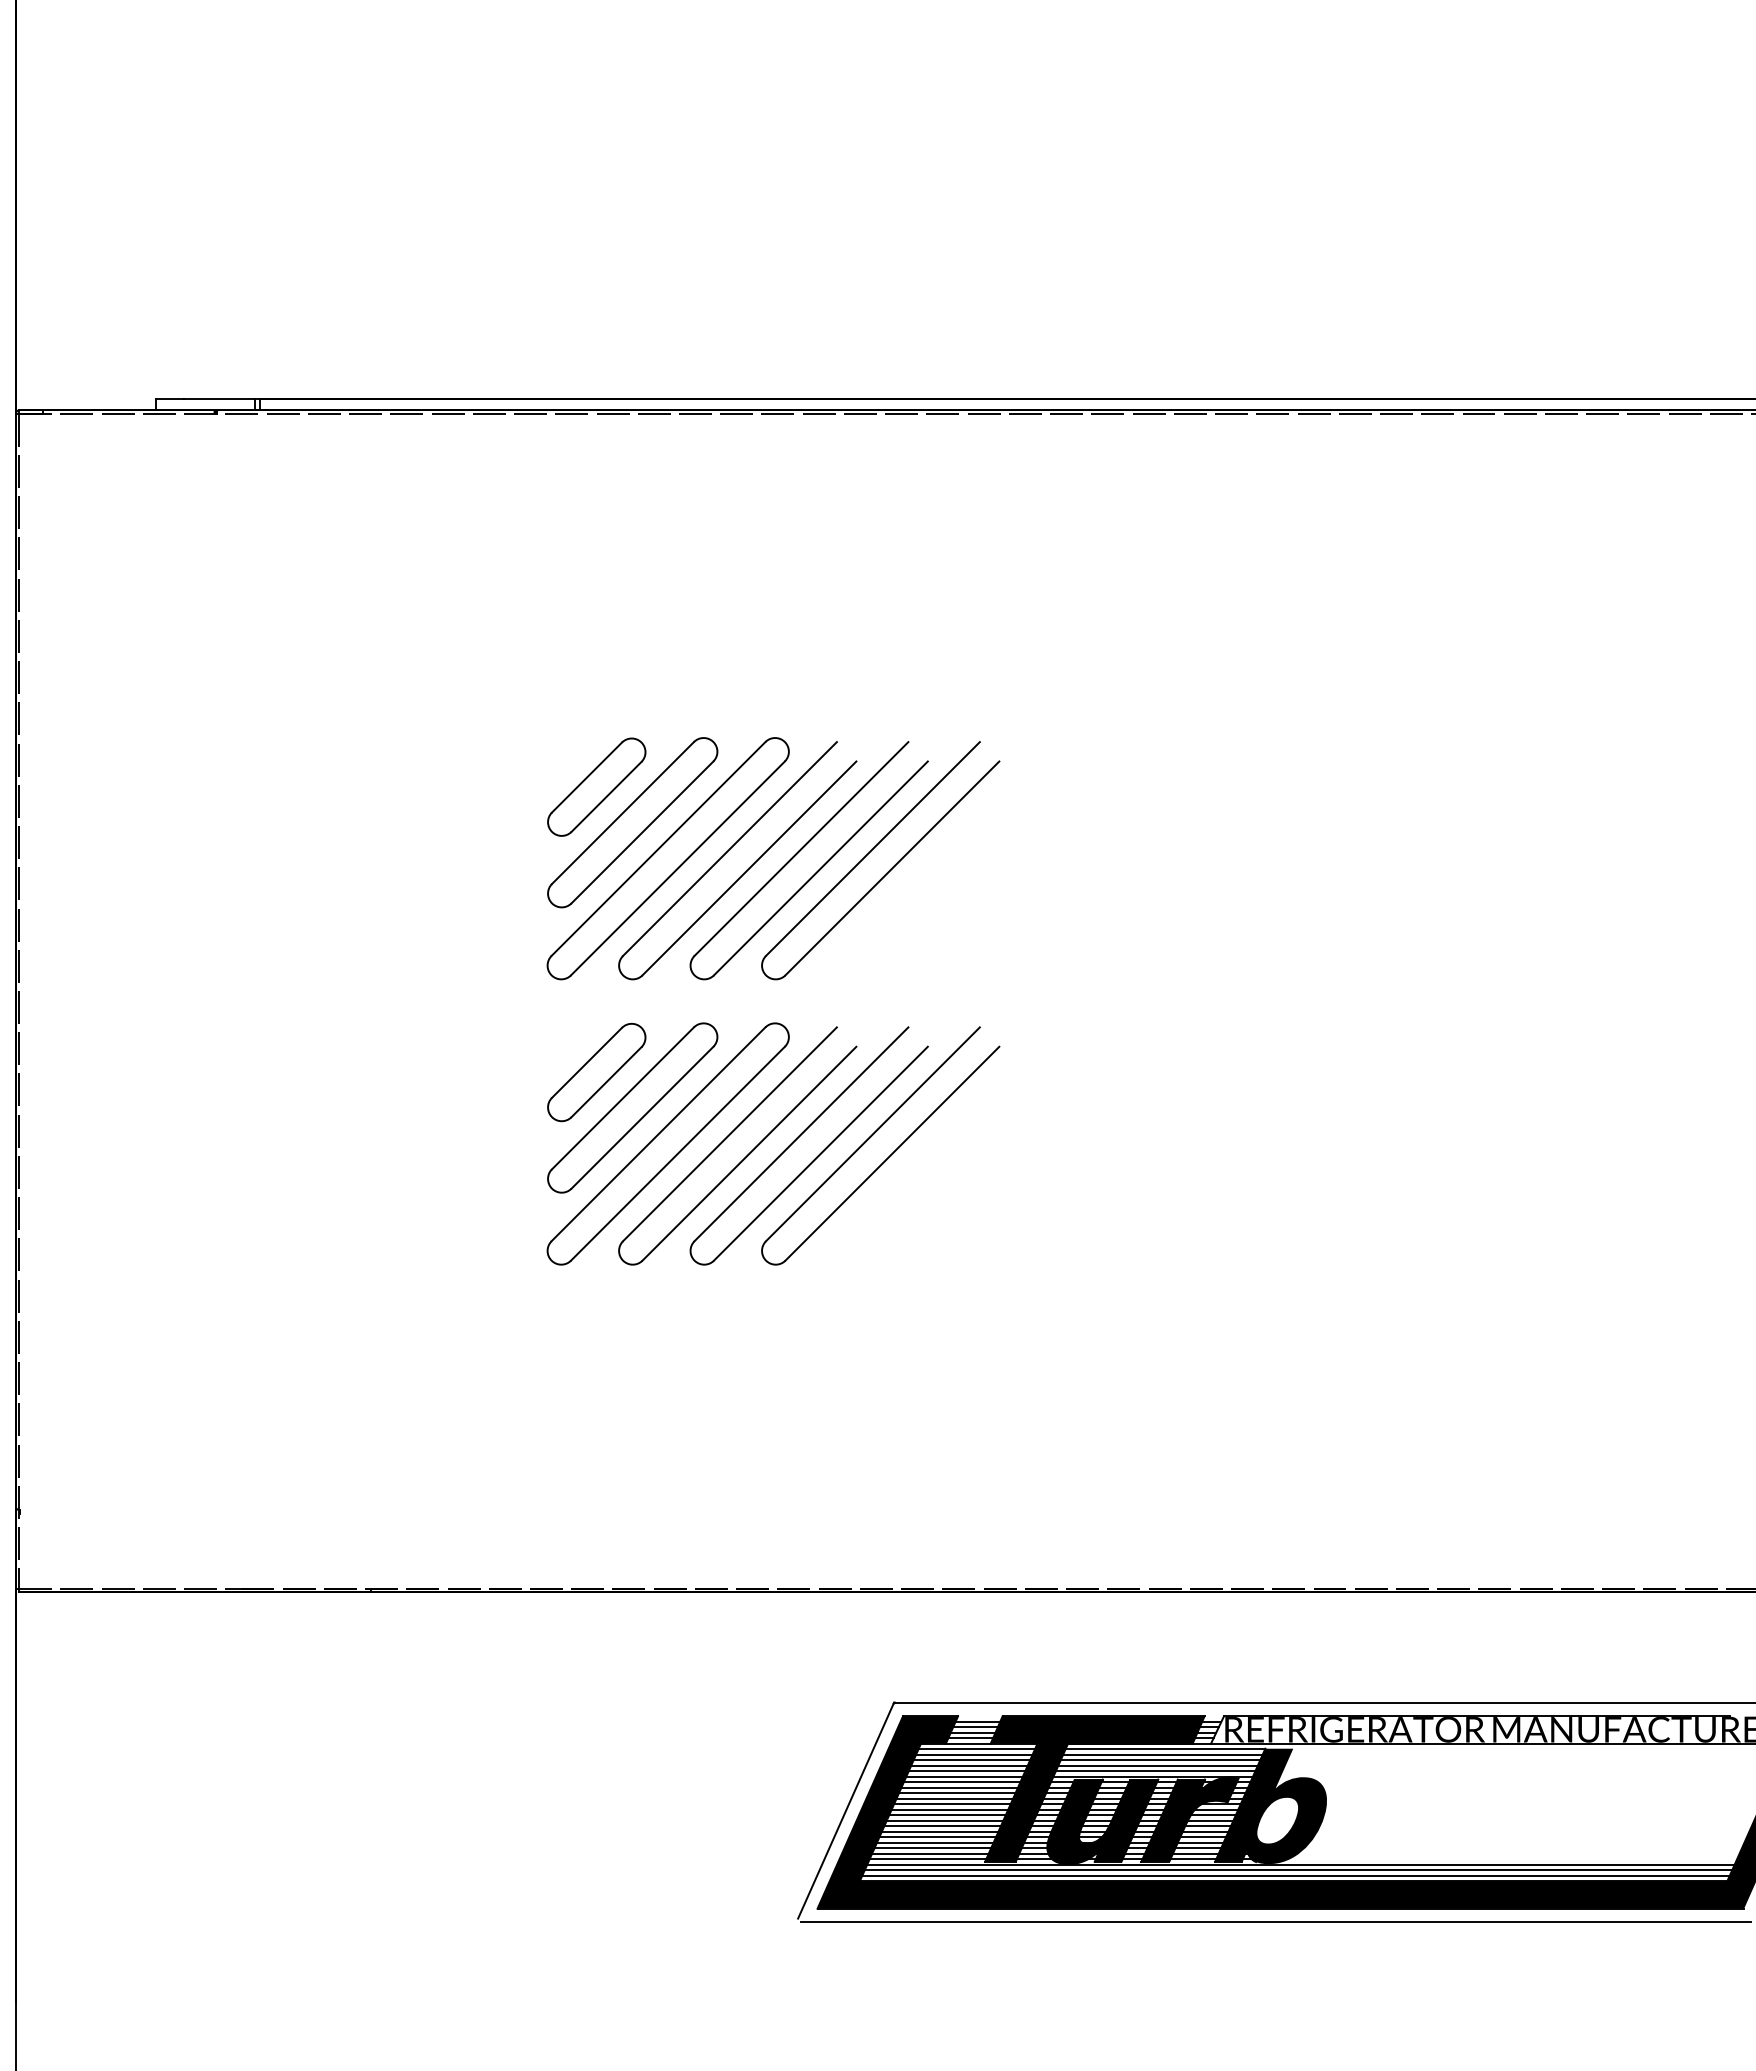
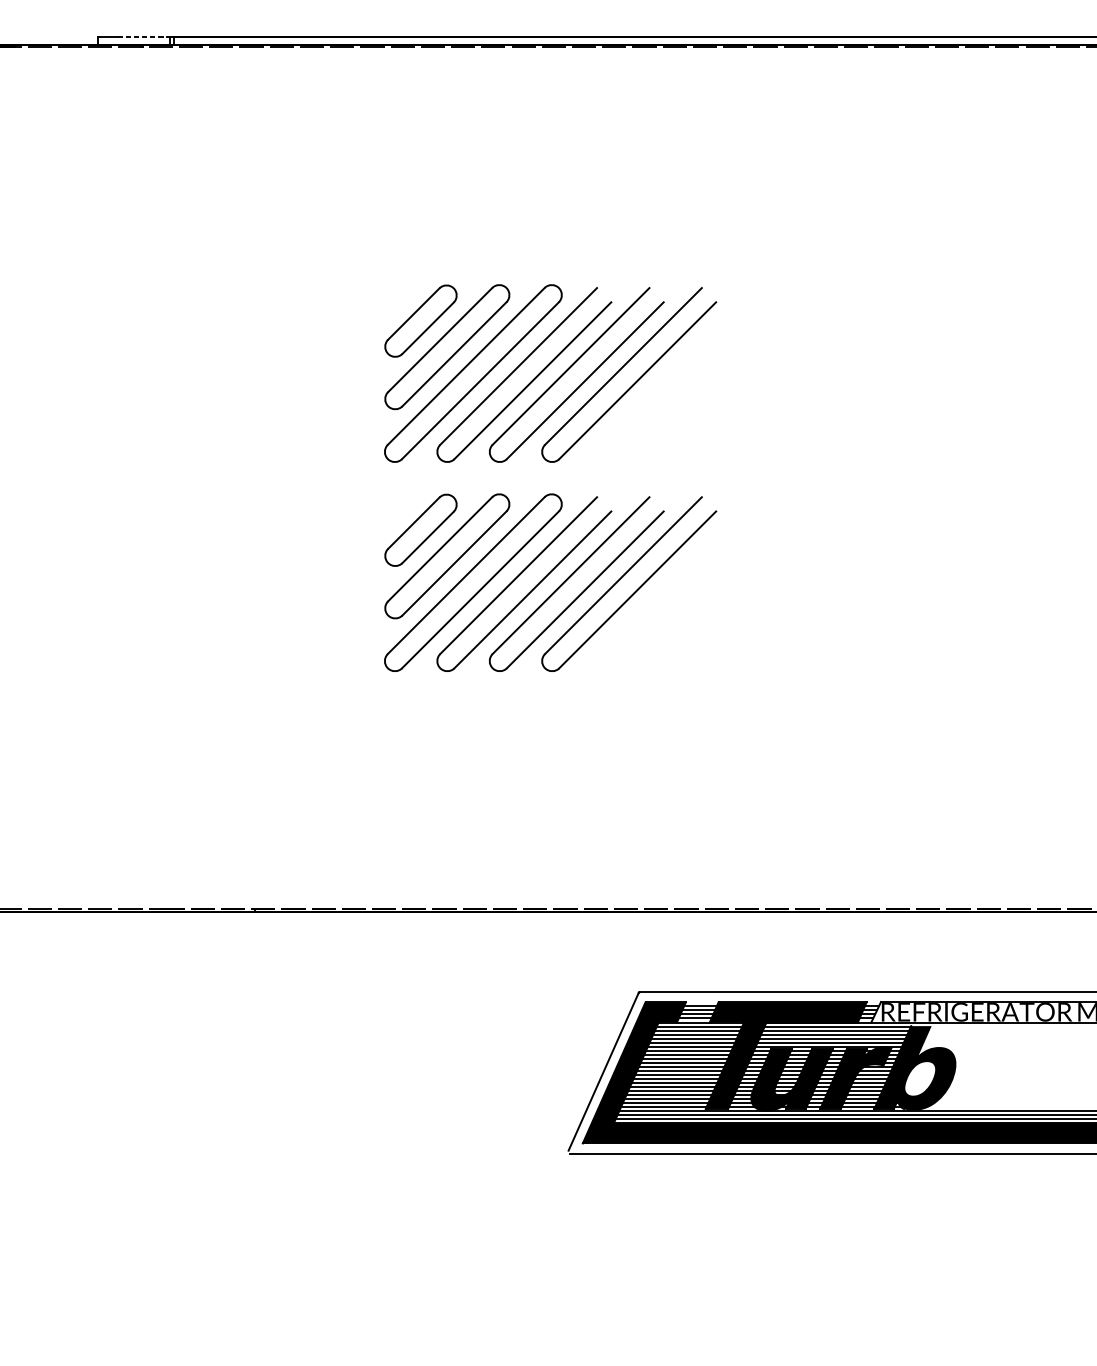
line: (219, 399) -> (144, 36), solid -> dashed

